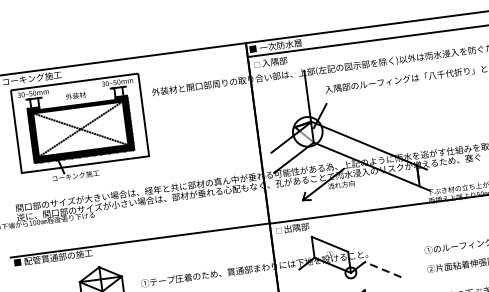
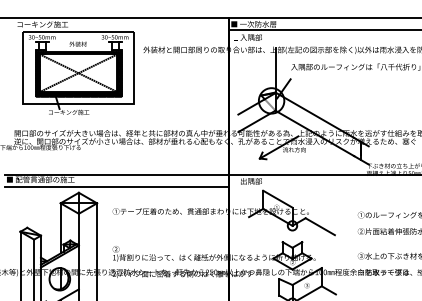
line: (141, 254) -> (116, 186), added
line: (383, 269) -> (320, 226), dashed -> solid

